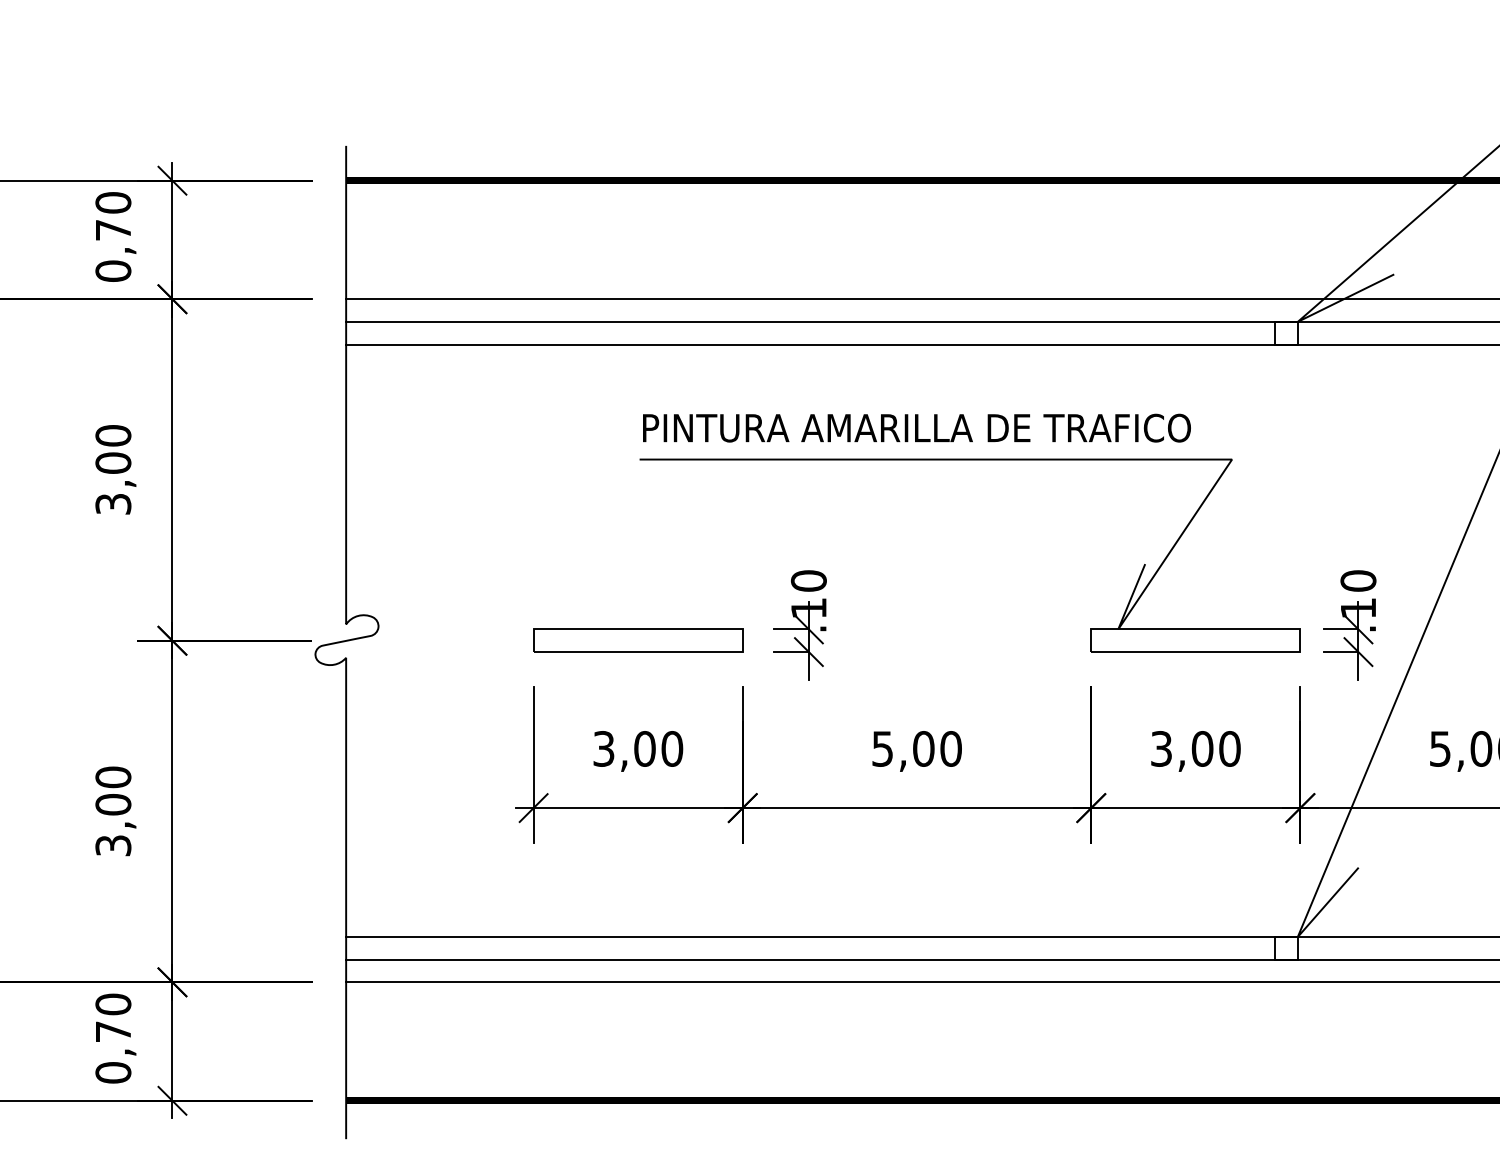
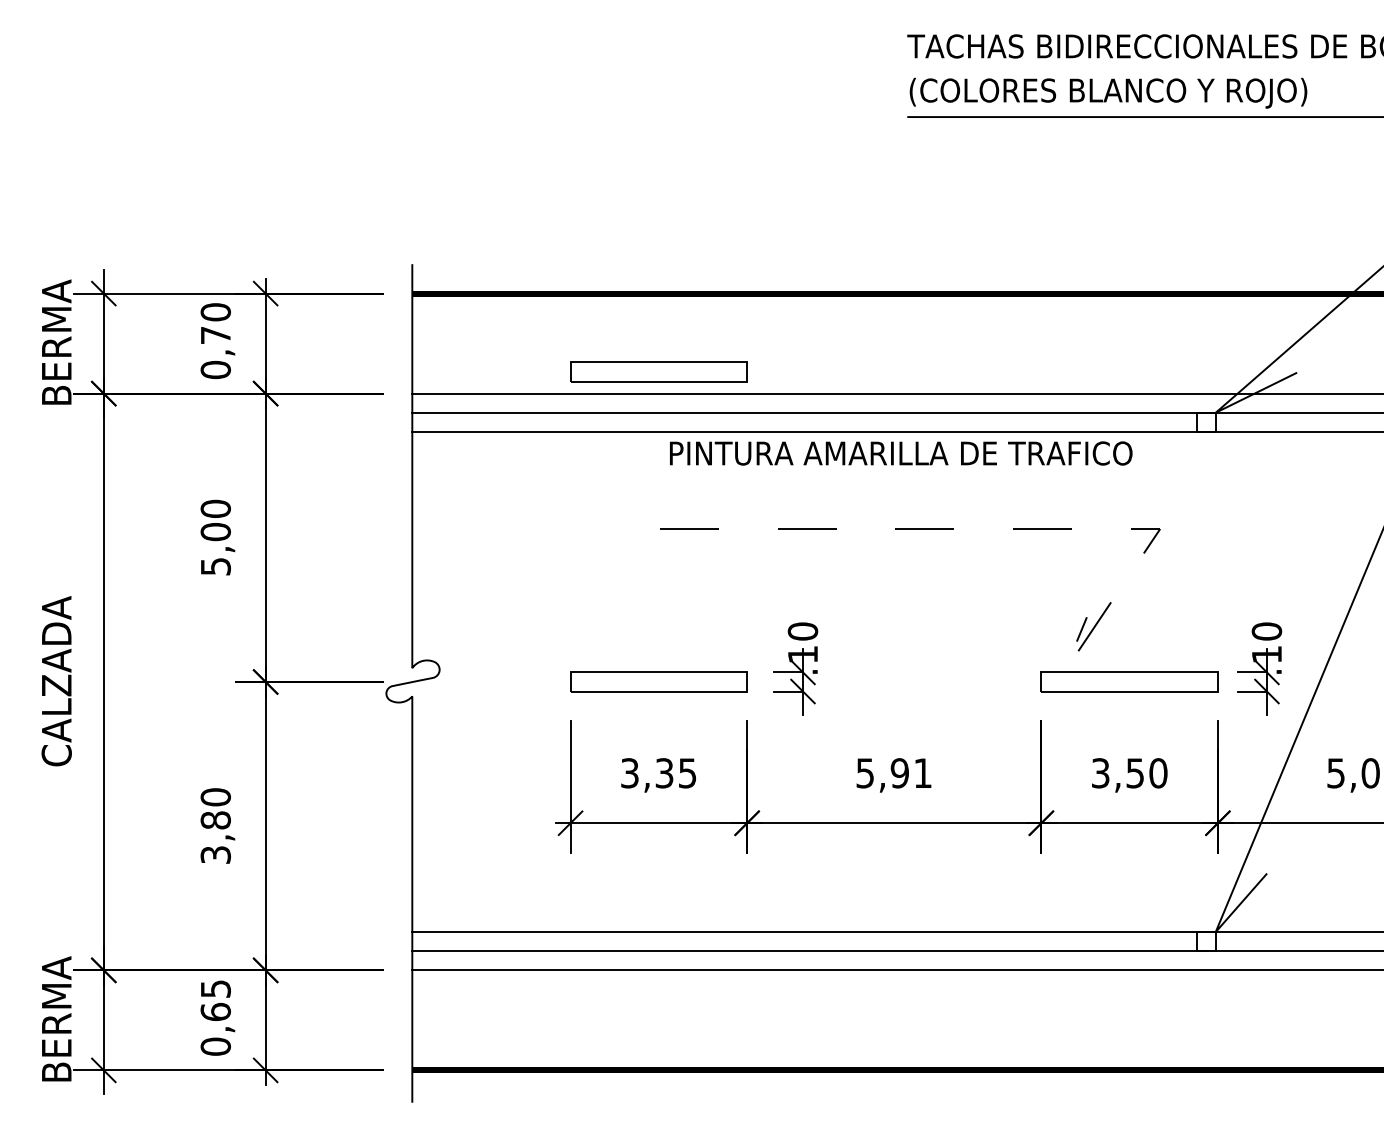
part: (637, 273) -> (658, 371), added
text: (917, 428) -> (901, 453), moved
line: (1074, 458) -> (1027, 528), solid -> dashed
text: (113, 503) -> (215, 566), 3,00 -> 5,00
text: (657, 749) -> (675, 773), 3,00 -> 3,35
text: (937, 749) -> (911, 773), 5,00 -> 5,91
text: (1202, 749) -> (1135, 773), 3,00 -> 3,50
text: (113, 804) -> (215, 820), 3,00 -> 3,80
text: (113, 1018) -> (215, 1000), 0,70 -> 0,65

